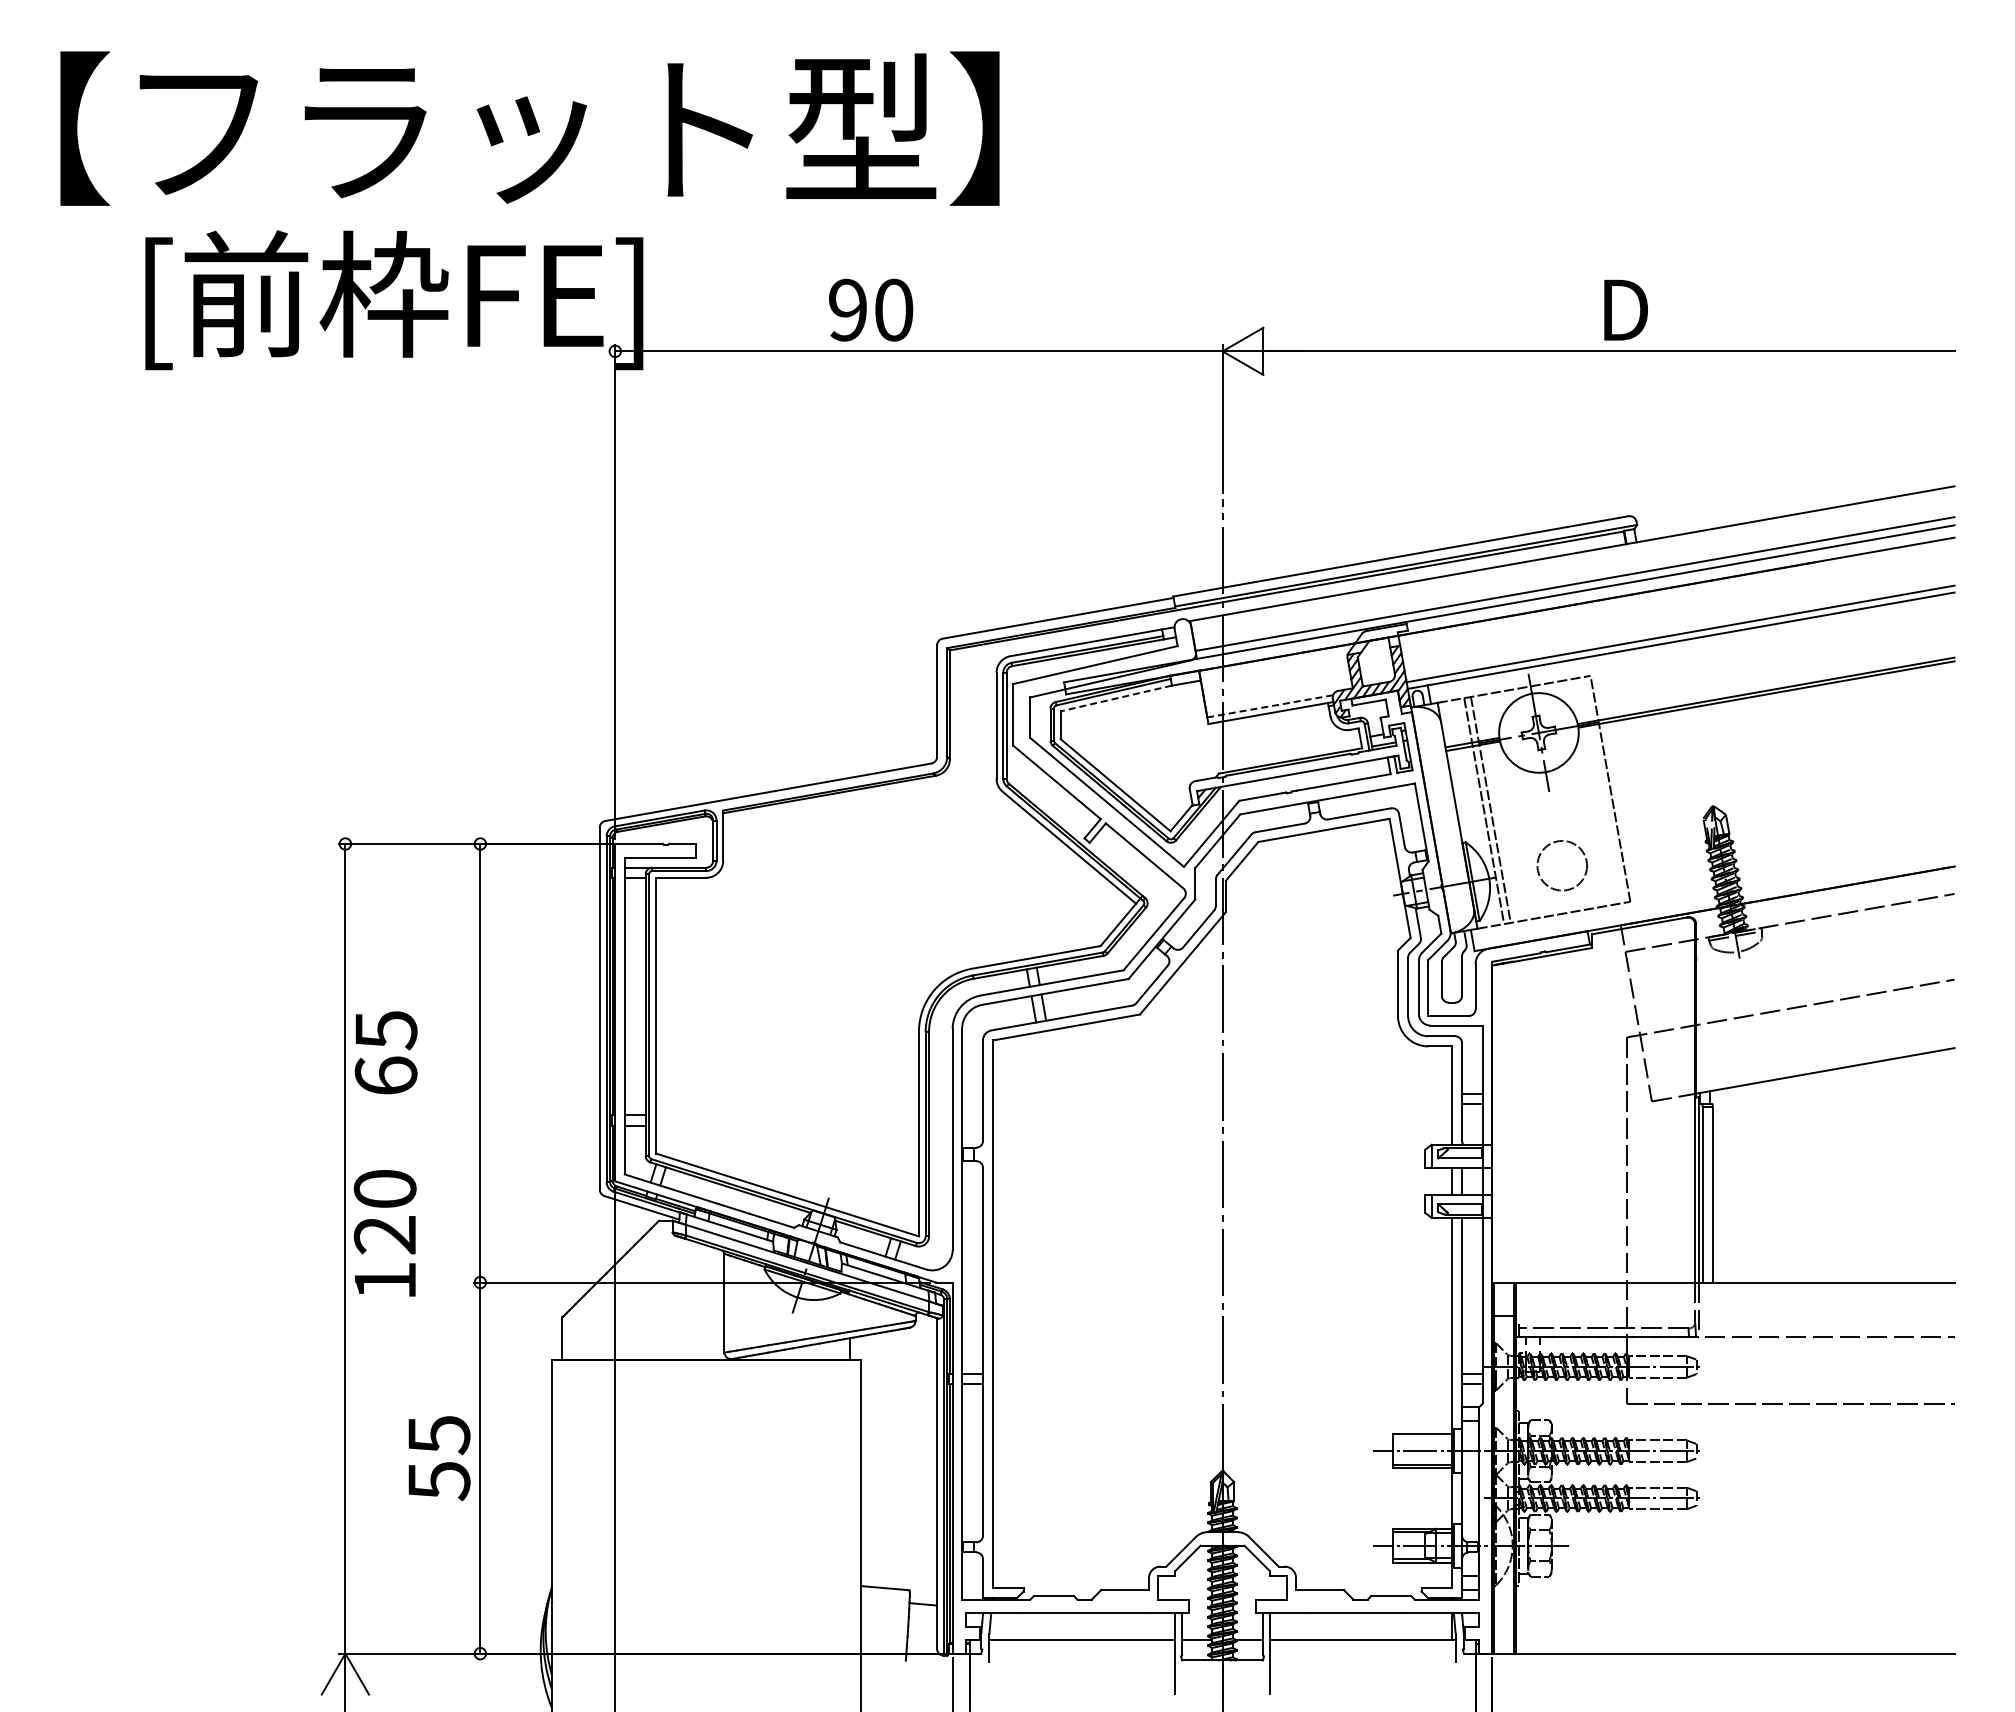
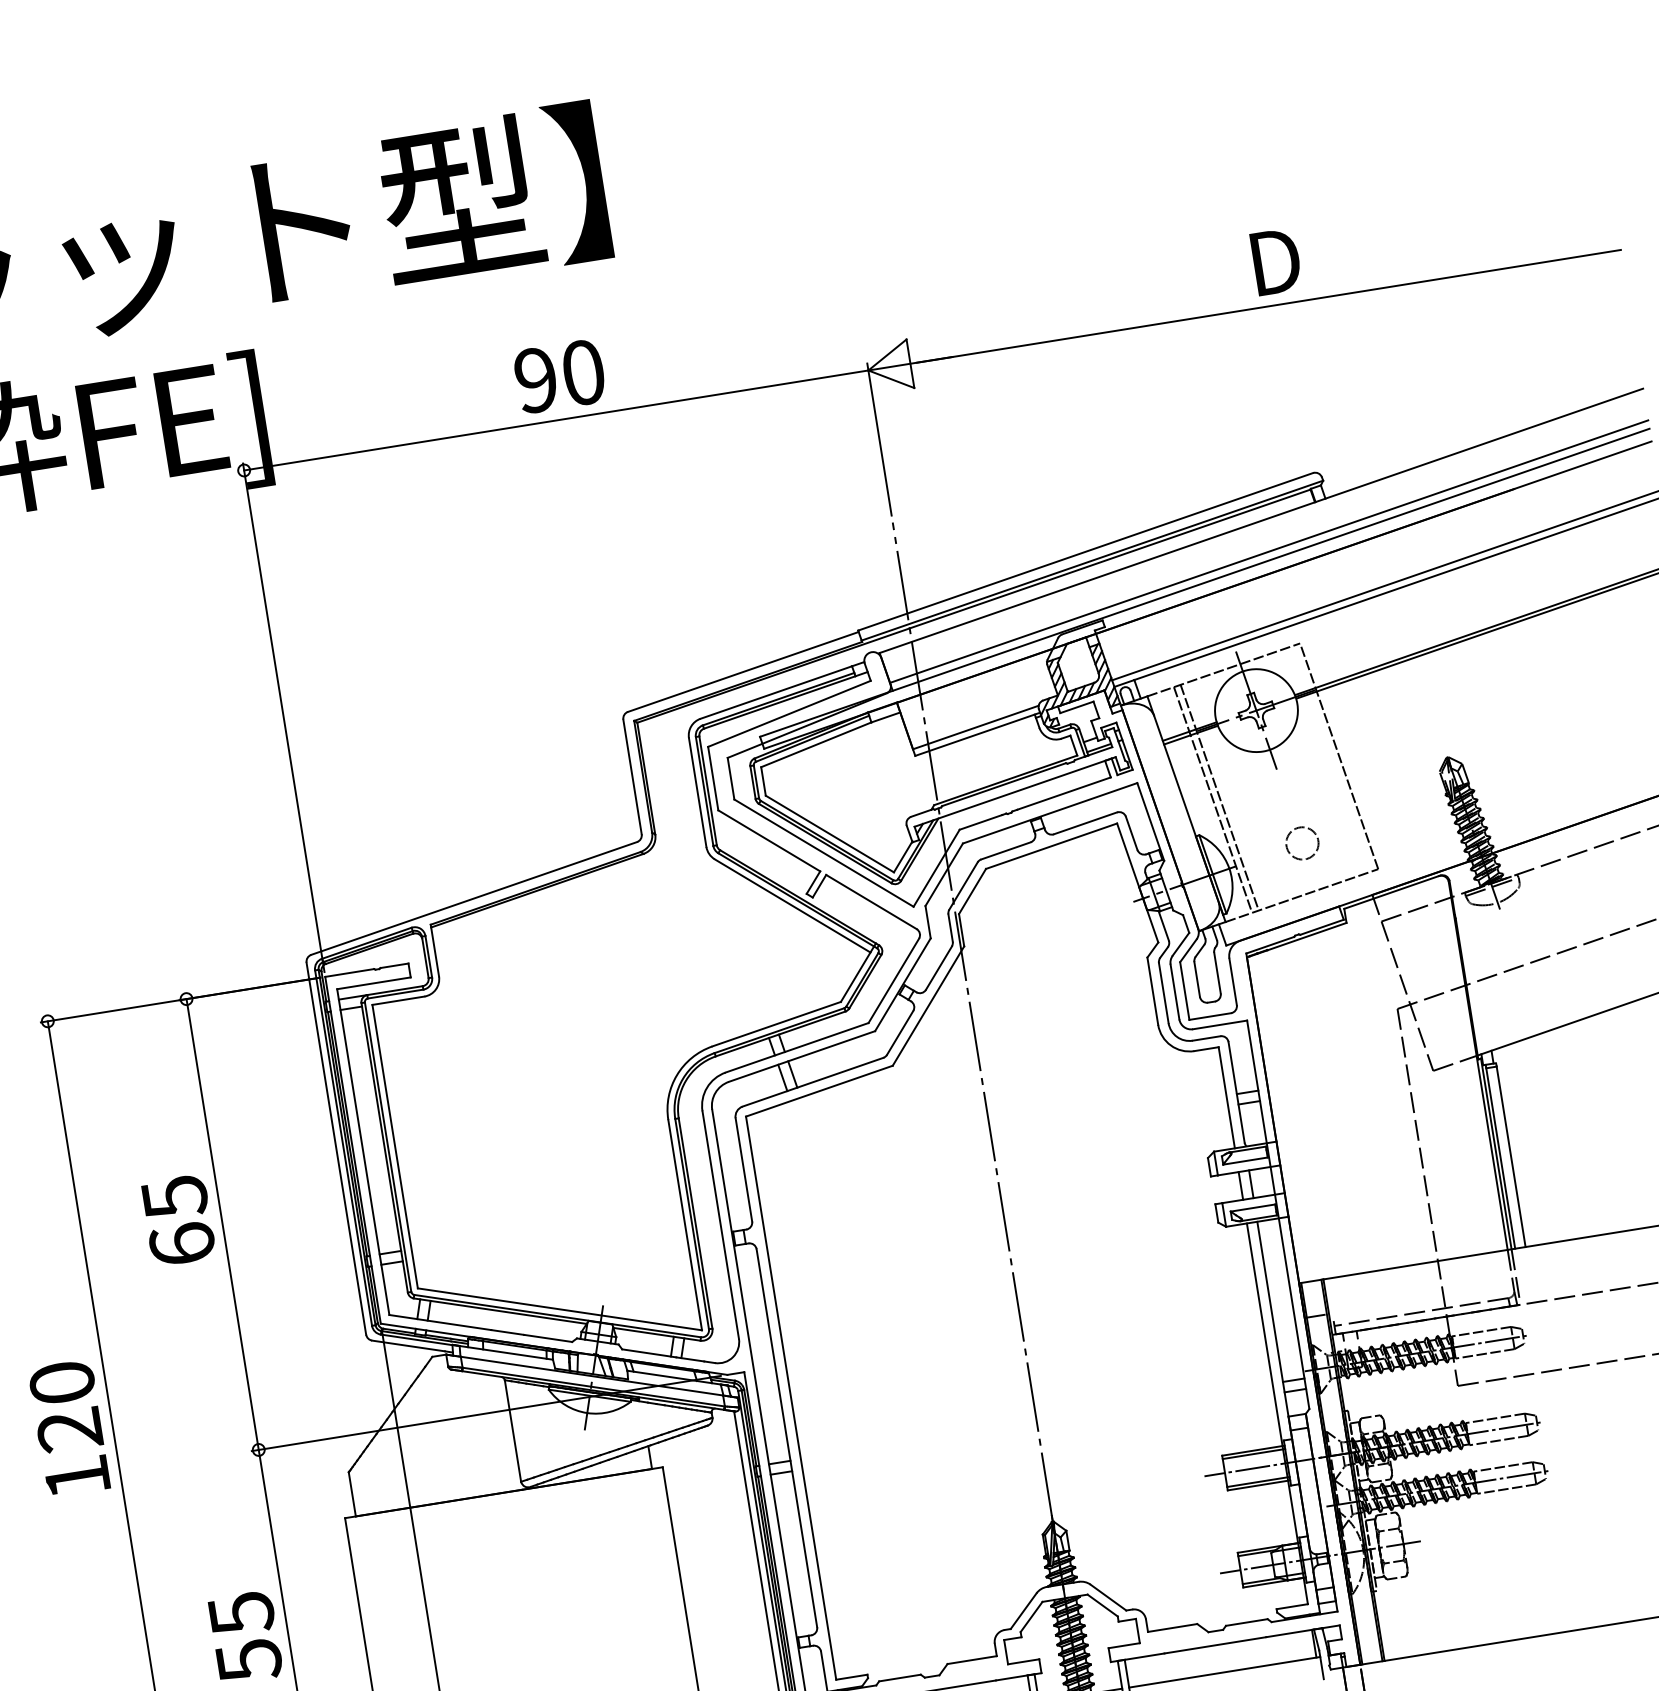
text: (871, 309) -> (560, 375), moved
line: (1115, 698) -> (815, 744), dashed -> solid
line: (1270, 706) -> (976, 727), dashed -> solid
circle: (1562, 865) -> (1302, 843), size x0.62
text: (385, 1052) -> (177, 1220), moved
text: (384, 1233) -> (68, 1428), moved
line: (1423, 1437) -> (1253, 1453), added

